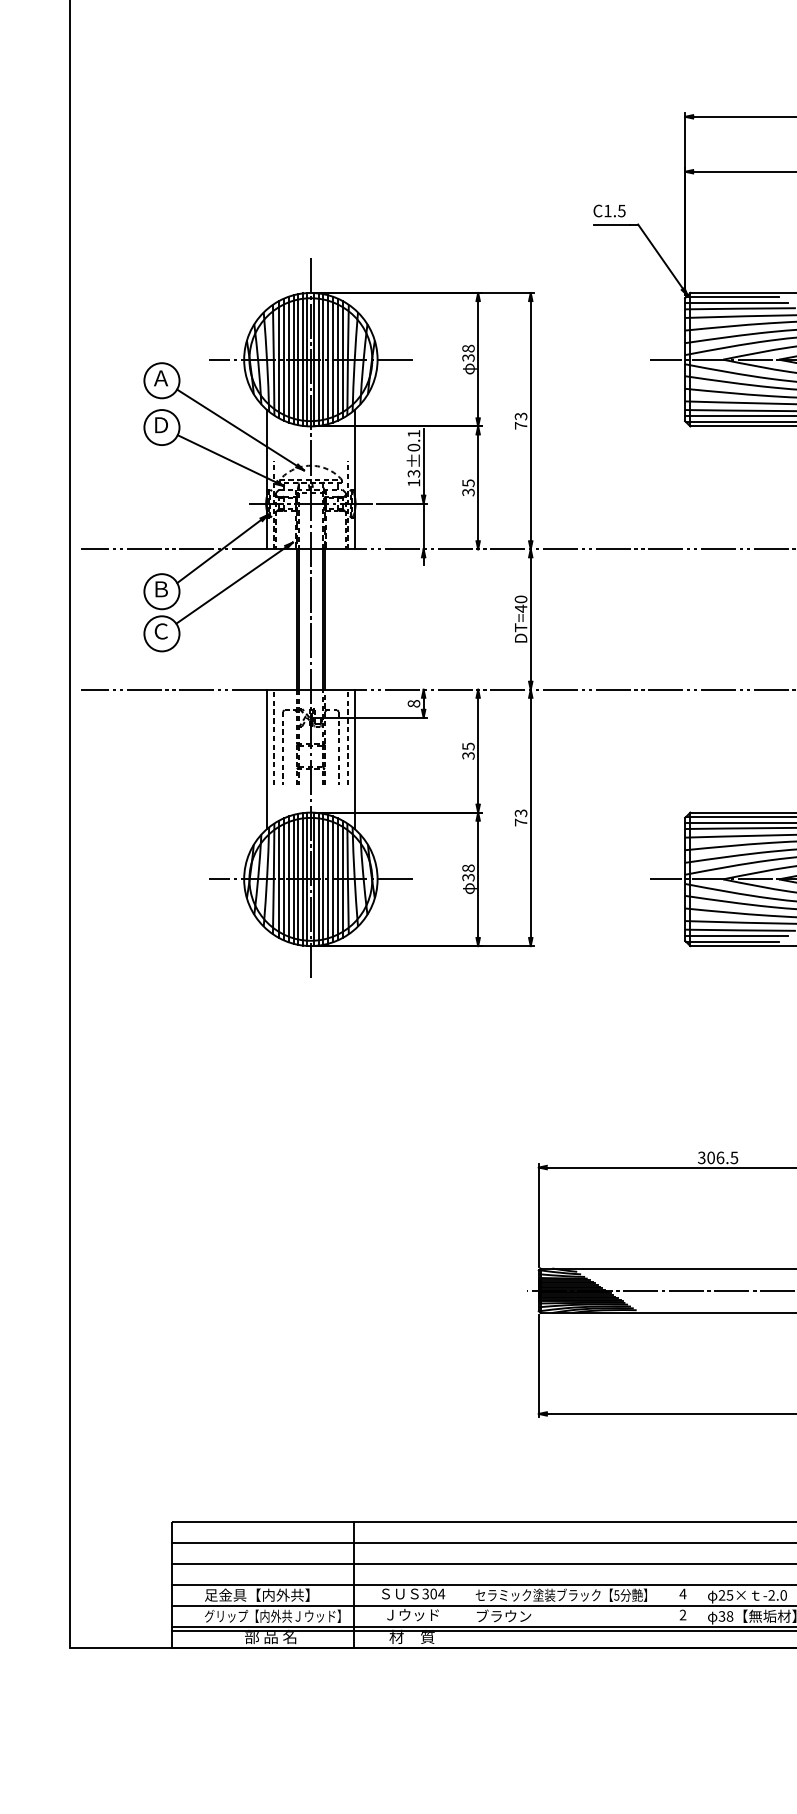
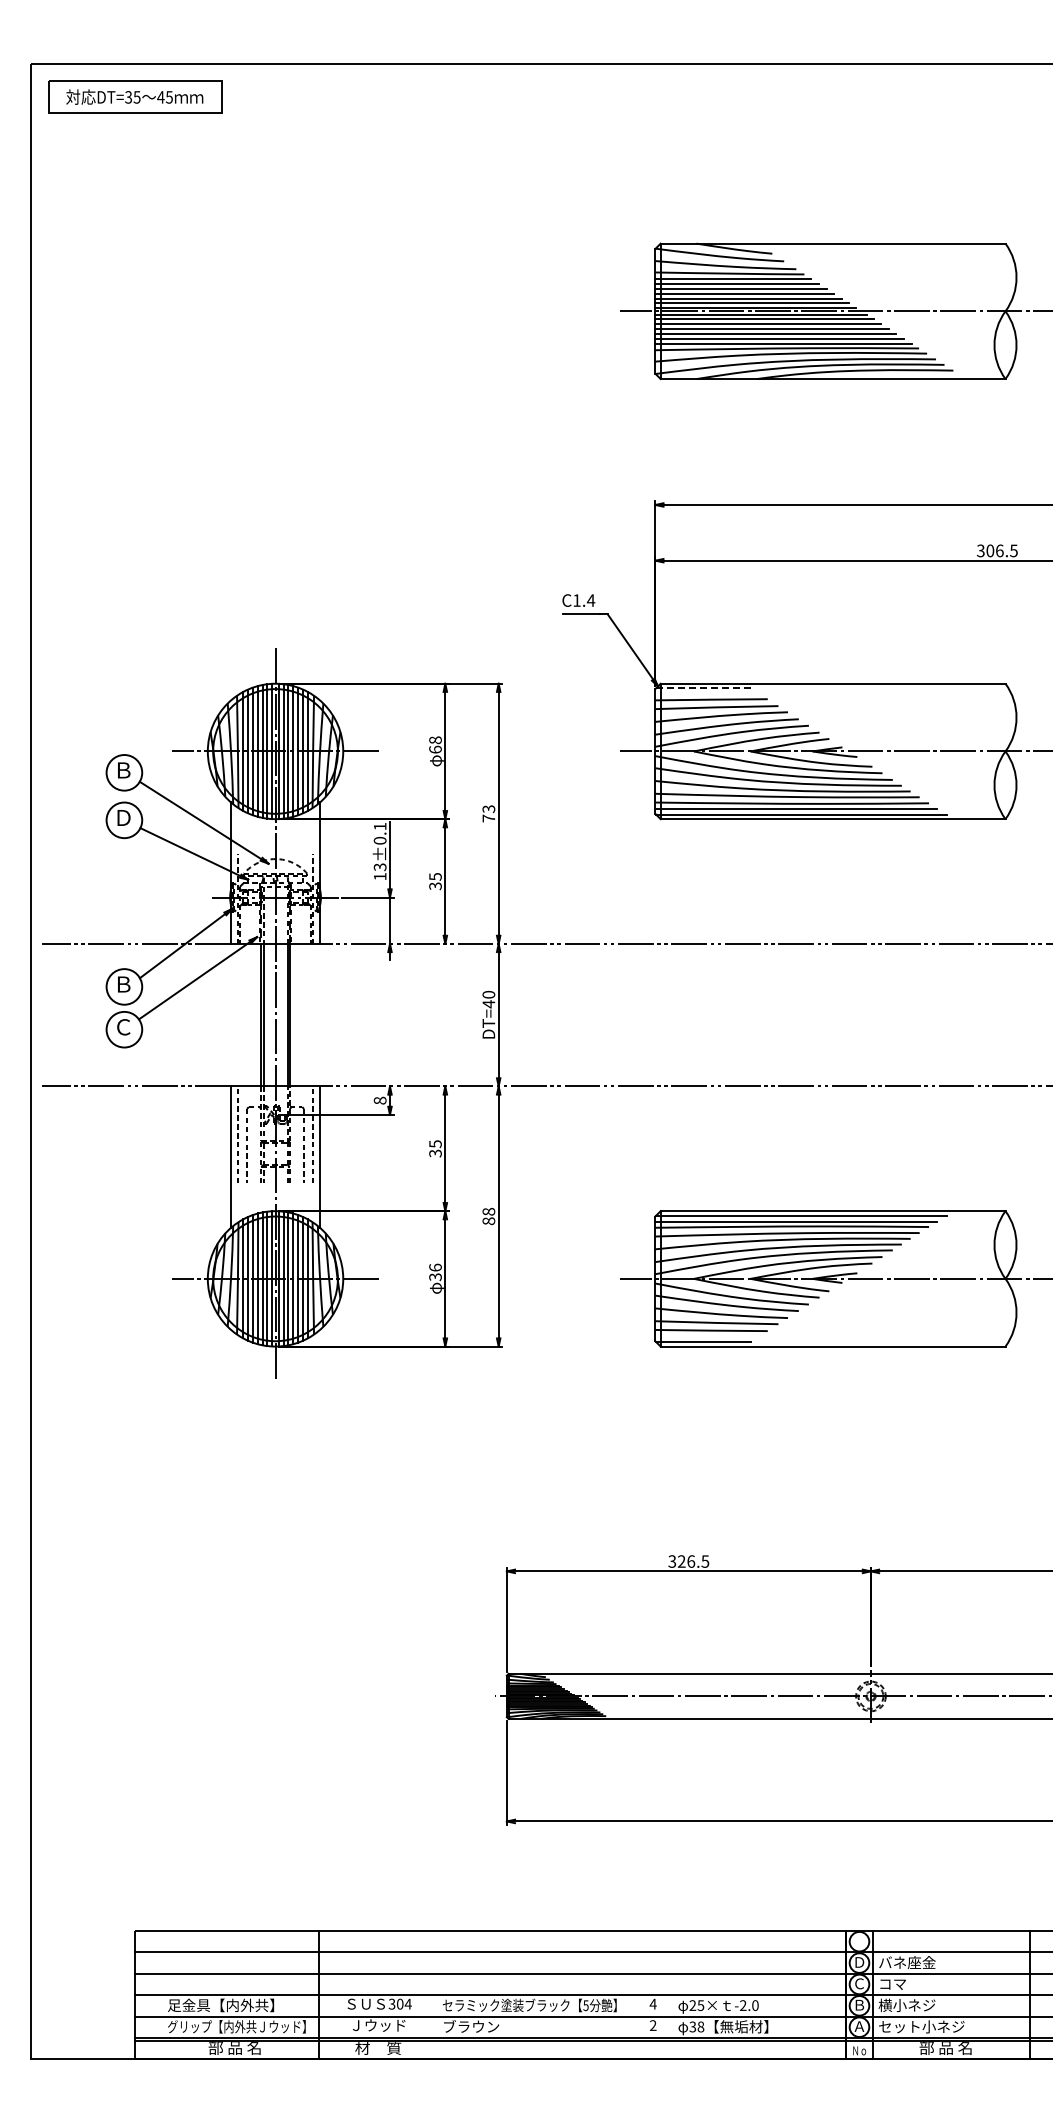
text: (621, 210) -> (590, 600), C1.5 -> C1.4
line: (733, 297) -> (704, 688), solid -> dashed
line: (736, 303) -> (707, 694), removed
text: (468, 357) -> (435, 749), 38 -> 68
text: (161, 378) -> (123, 770), Ａ -> Ｂ
text: (520, 817) -> (488, 1216), 73 -> 88
text: (468, 868) -> (435, 1267), 38 -> 36
line: (736, 936) -> (707, 1336), removed
text: (710, 1157) -> (681, 1561), 306.5 -> 326.5

